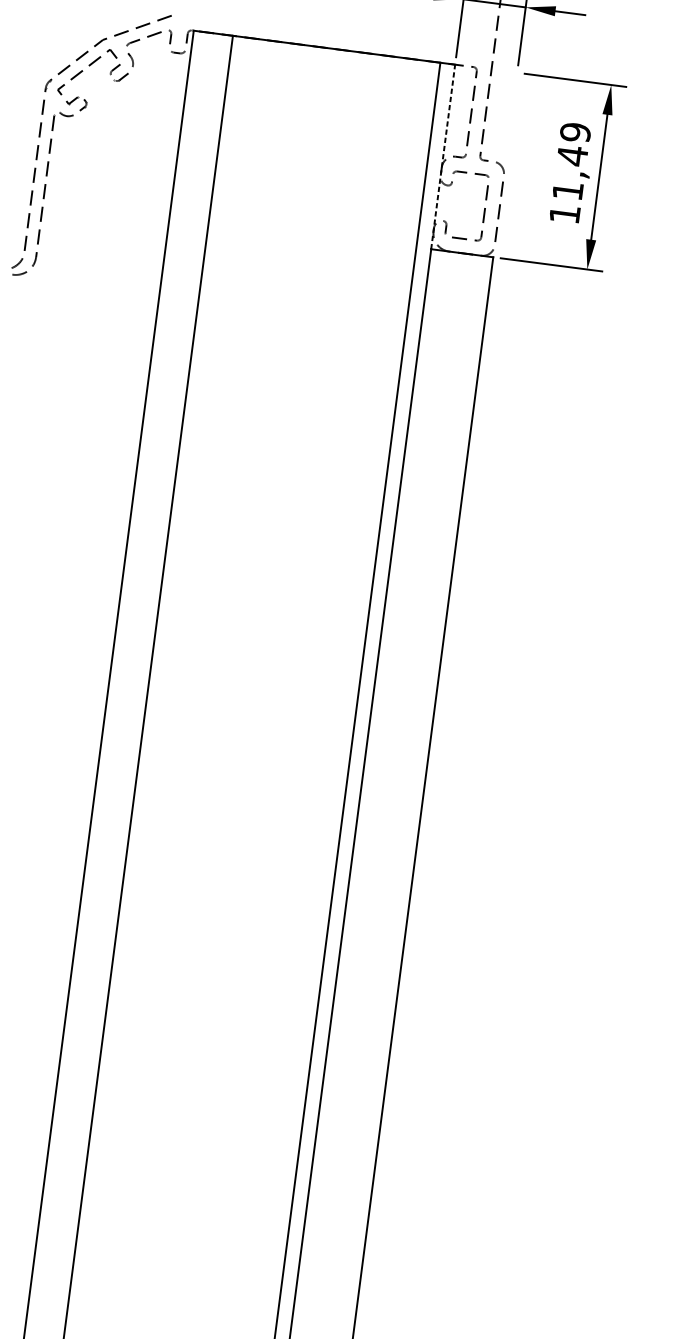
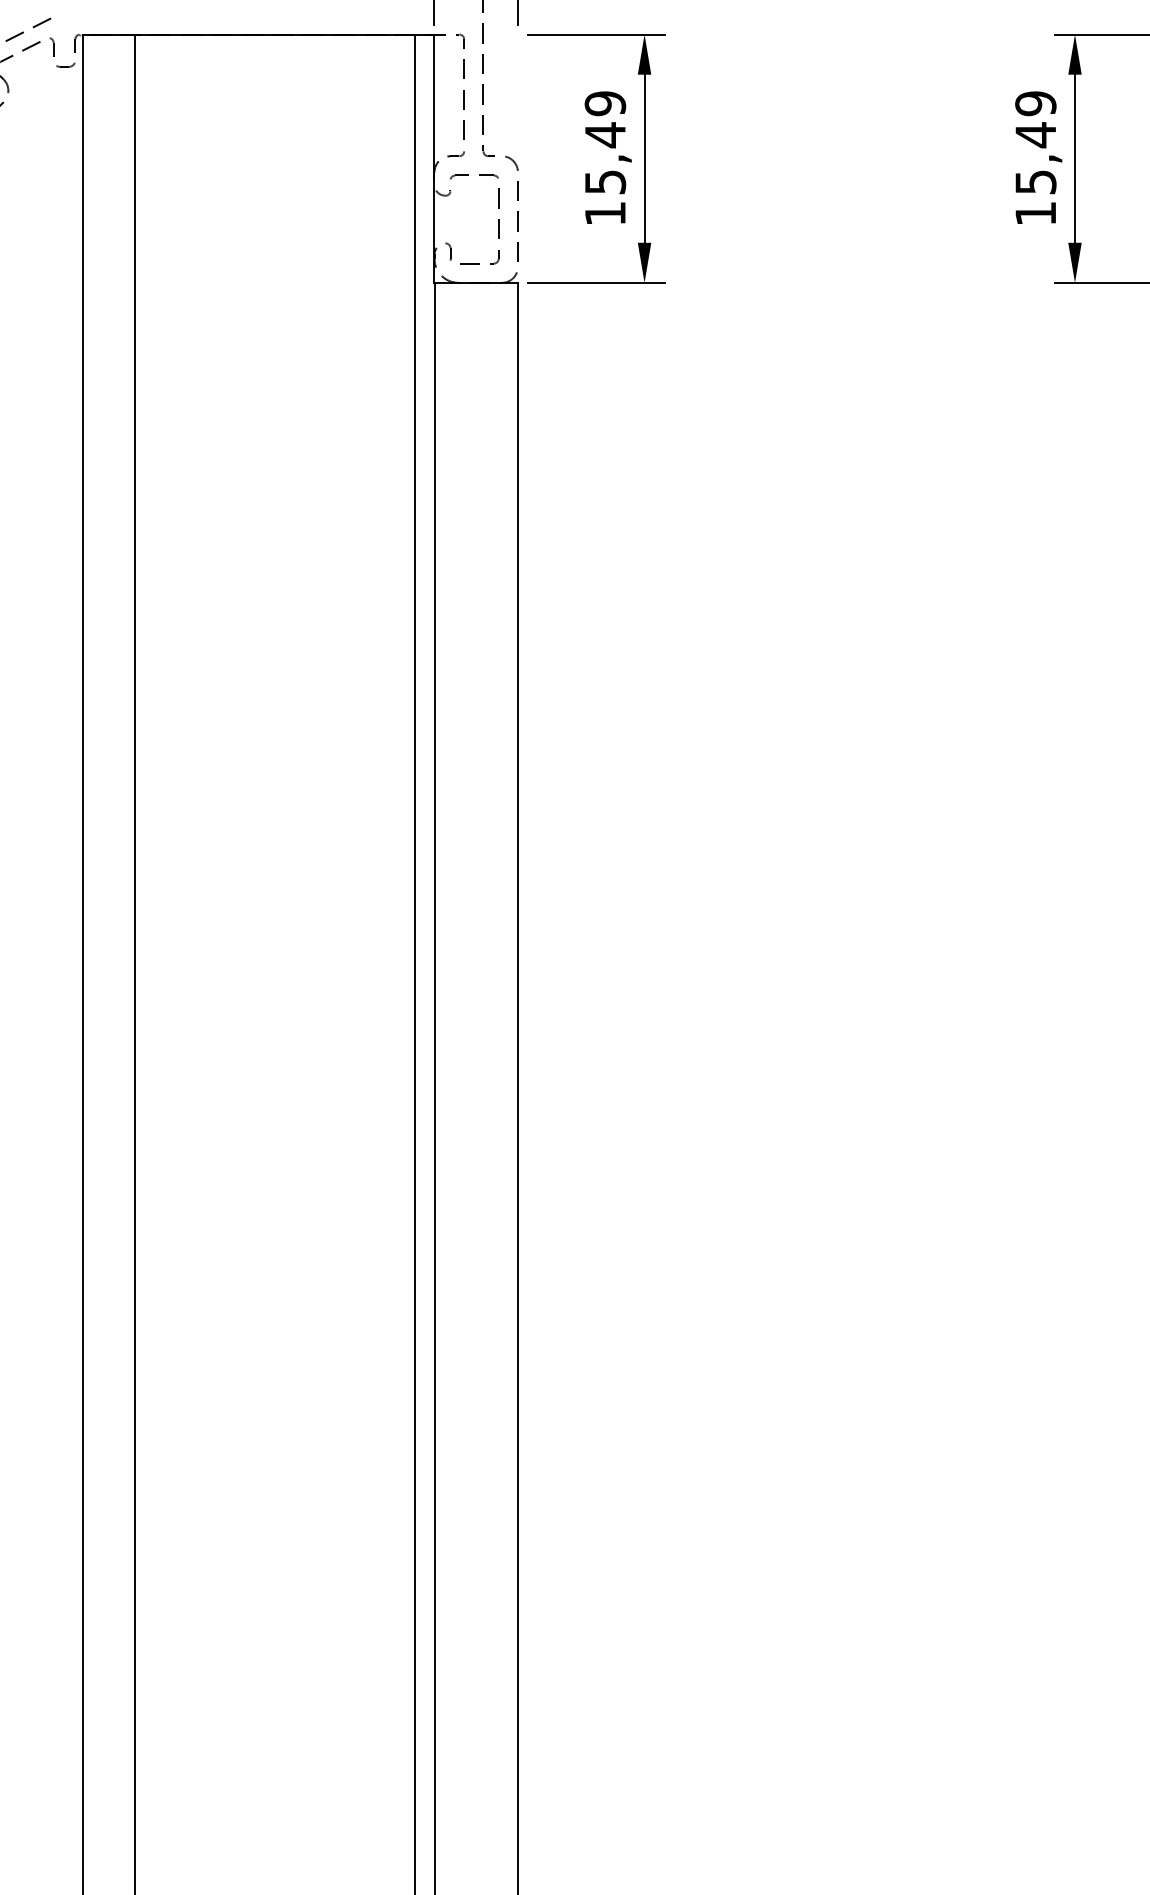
line: (443, 156) -> (434, 158), dashed -> solid
text: (568, 191) -> (605, 182), 11,49 -> 15,49

